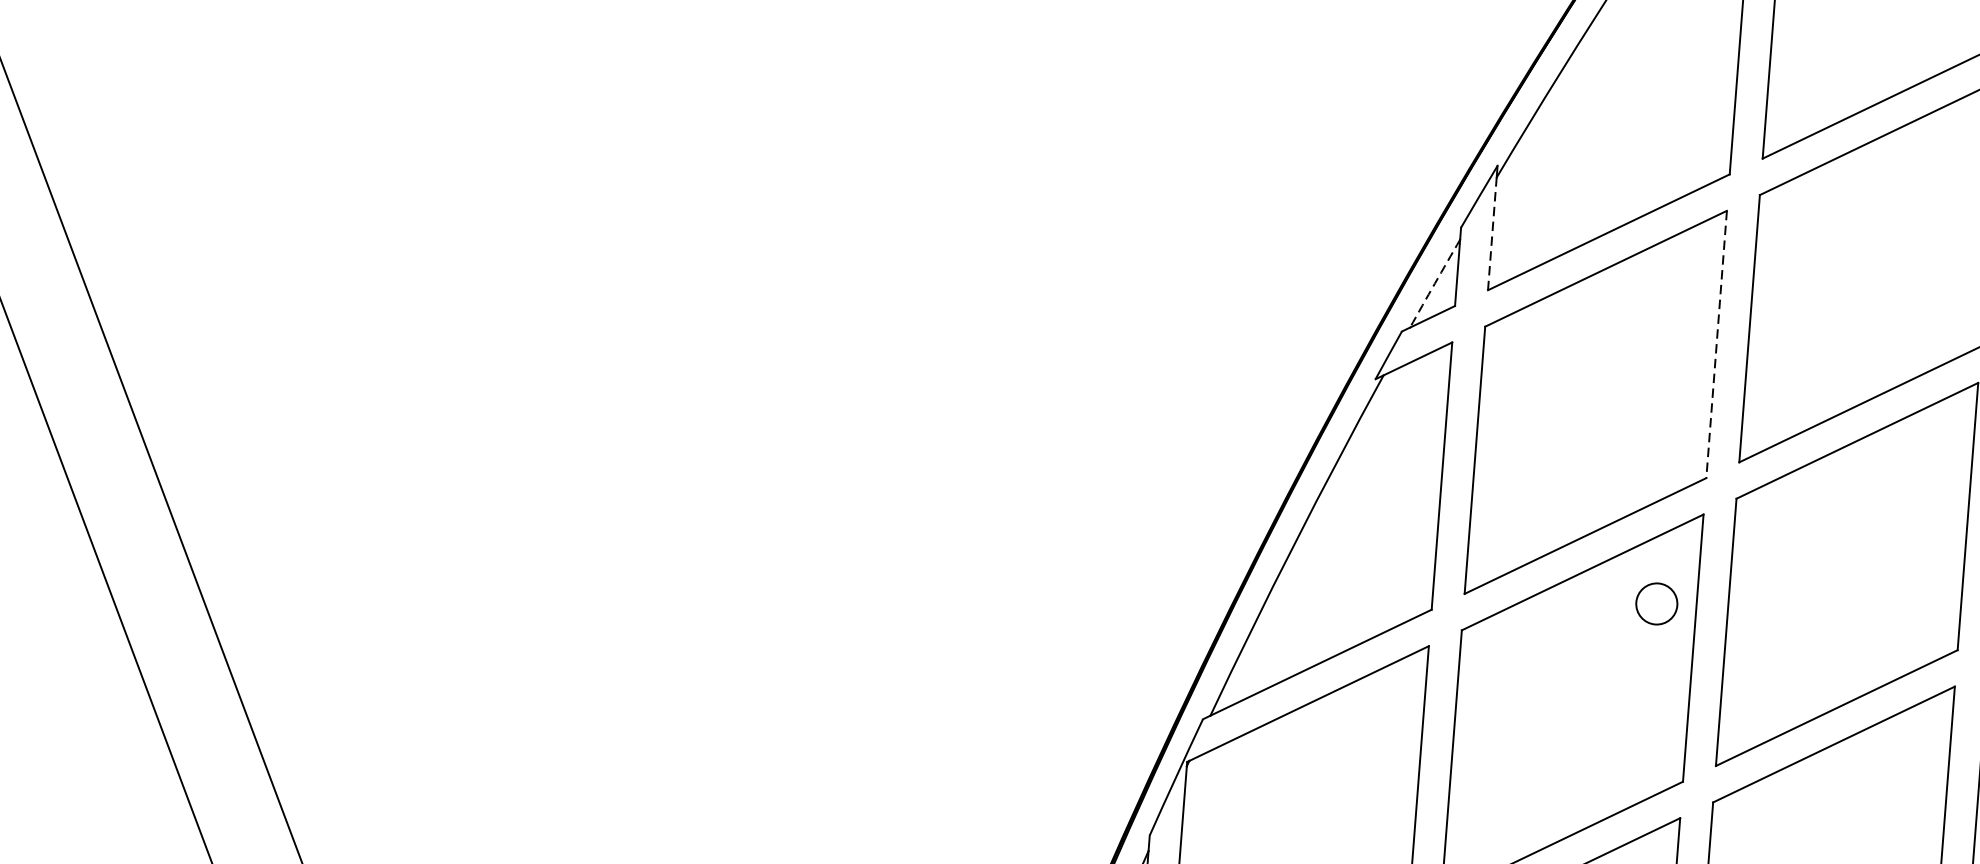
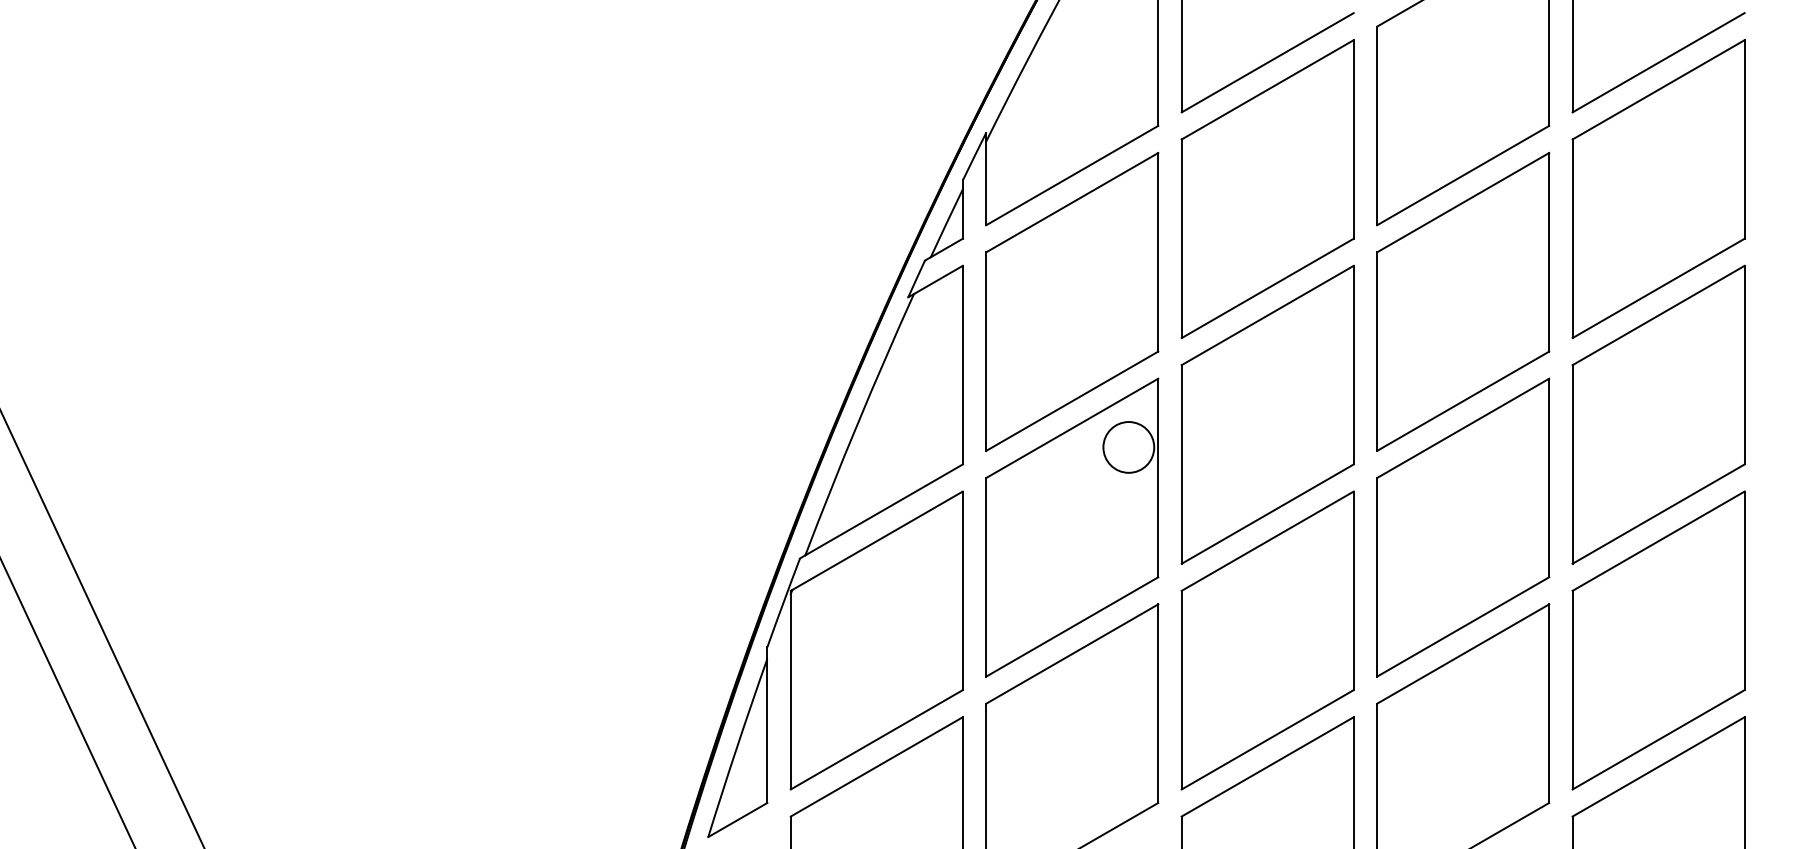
line: (1492, 234) -> (986, 183), dashed -> solid
arc: (1434, 283) -> (946, 223), dashed -> solid
line: (1716, 344) -> (1158, 252), dashed -> solid
circle: (1656, 604) -> (1128, 447), size x1.67

